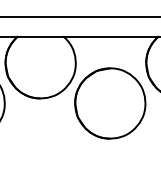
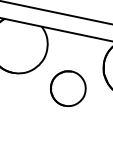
part: (110, 103) -> (68, 88), size x0.6

